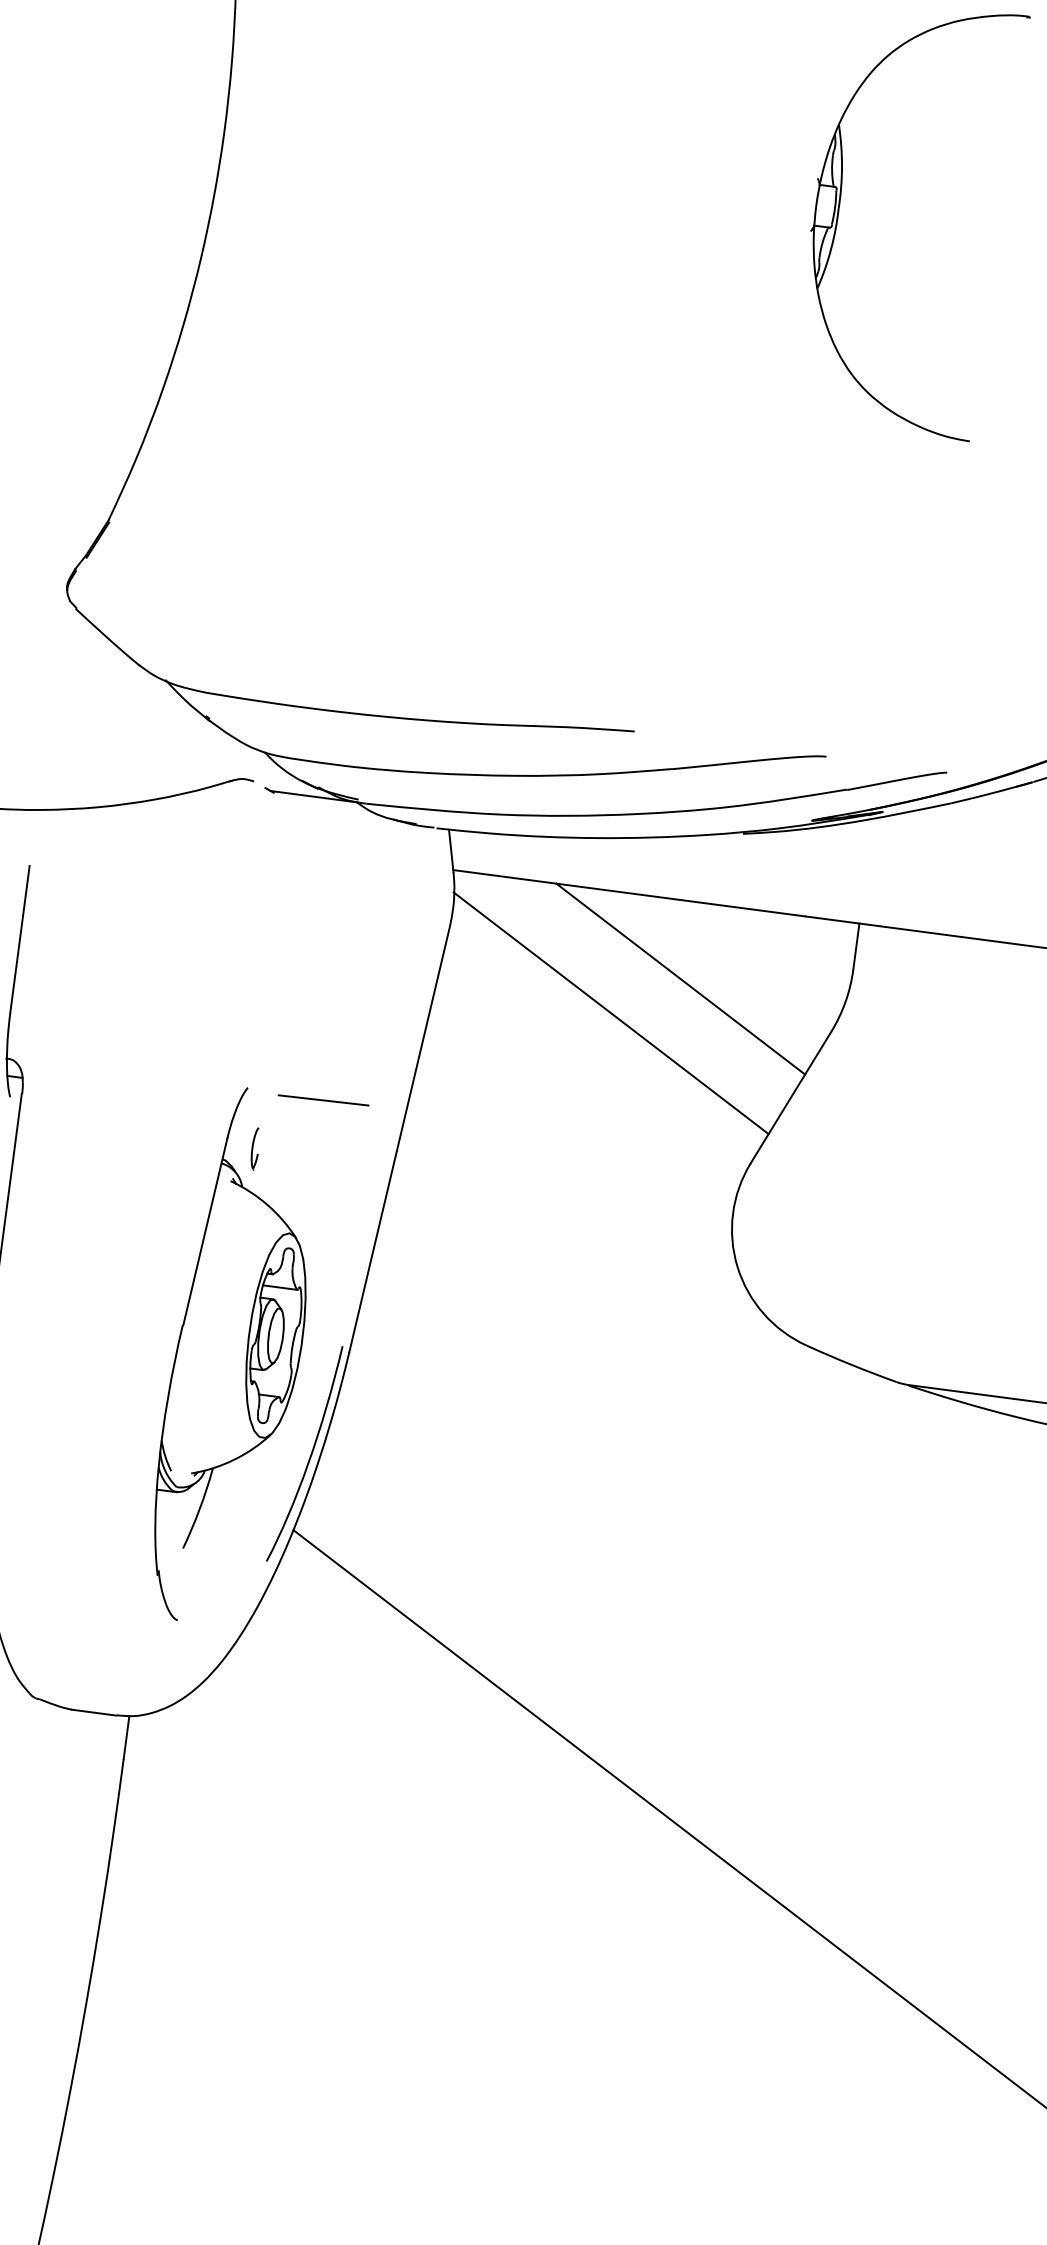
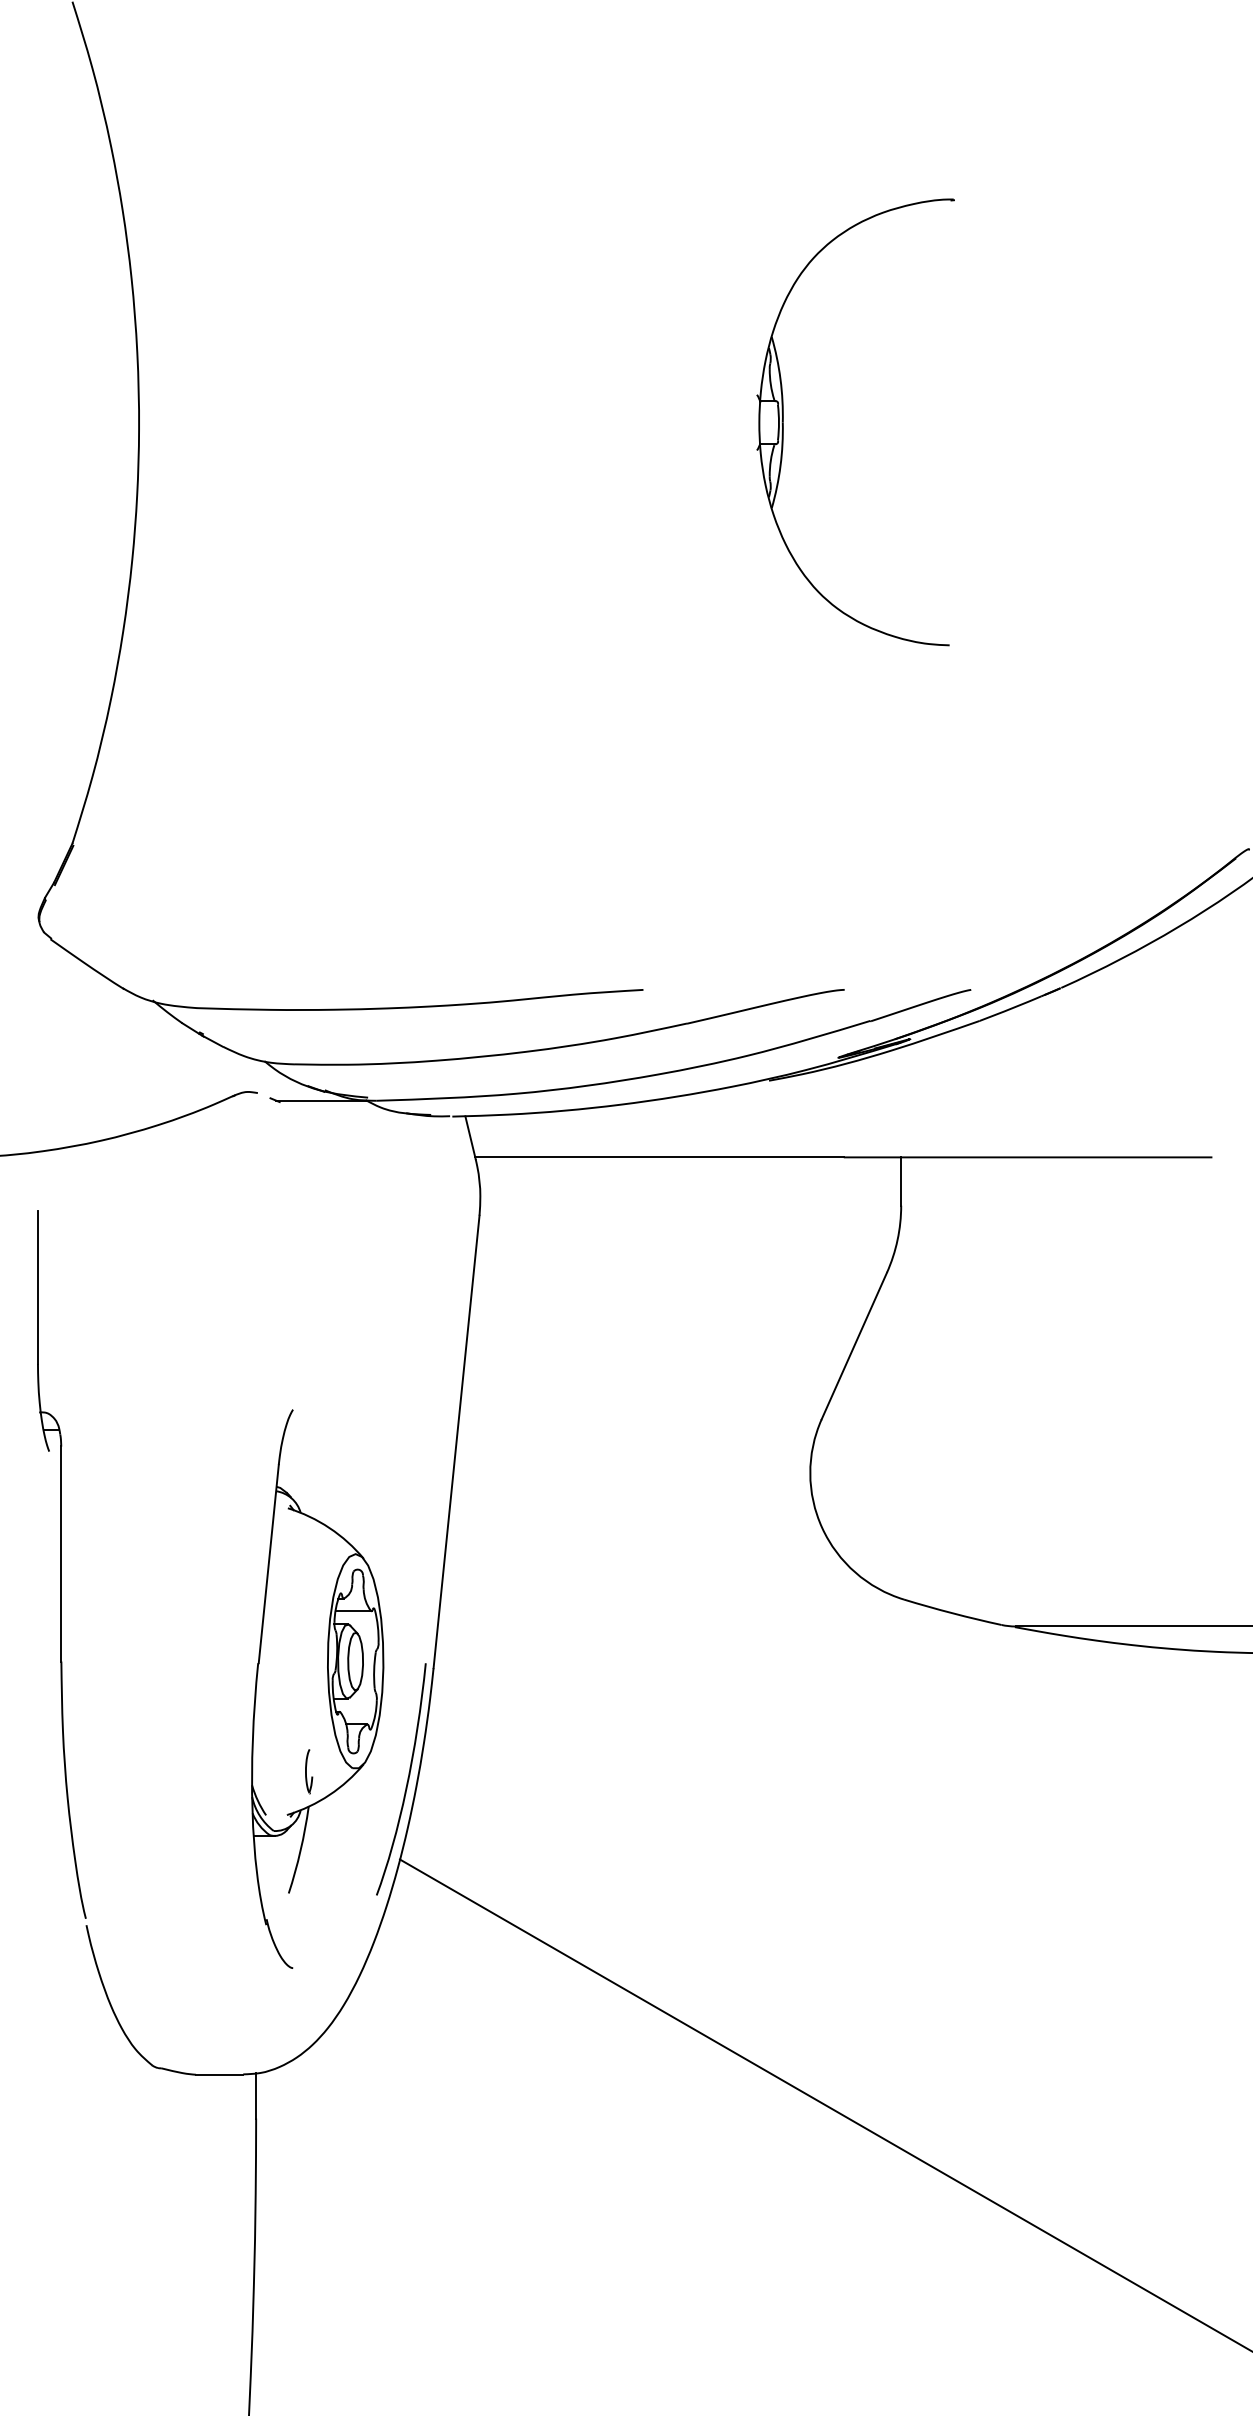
line: (680, 978) -> (724, 1238), removed
line: (611, 1013) -> (657, 1283), removed
line: (323, 1100) -> (372, 1412), removed
part: (255, 1148) -> (309, 1771), moved

